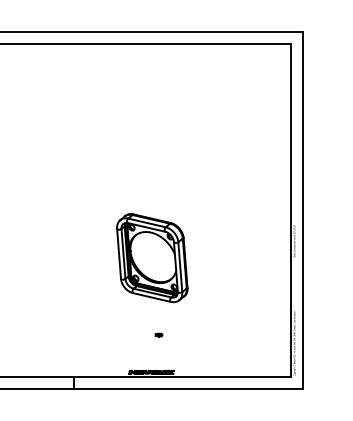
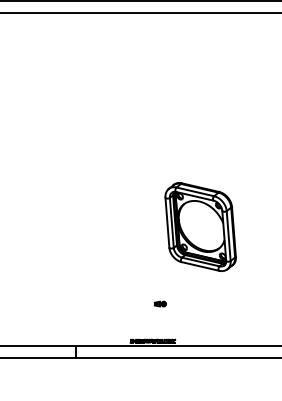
part: (152, 258) -> (200, 227), moved
part: (158, 334) -> (159, 303), size x1.67

